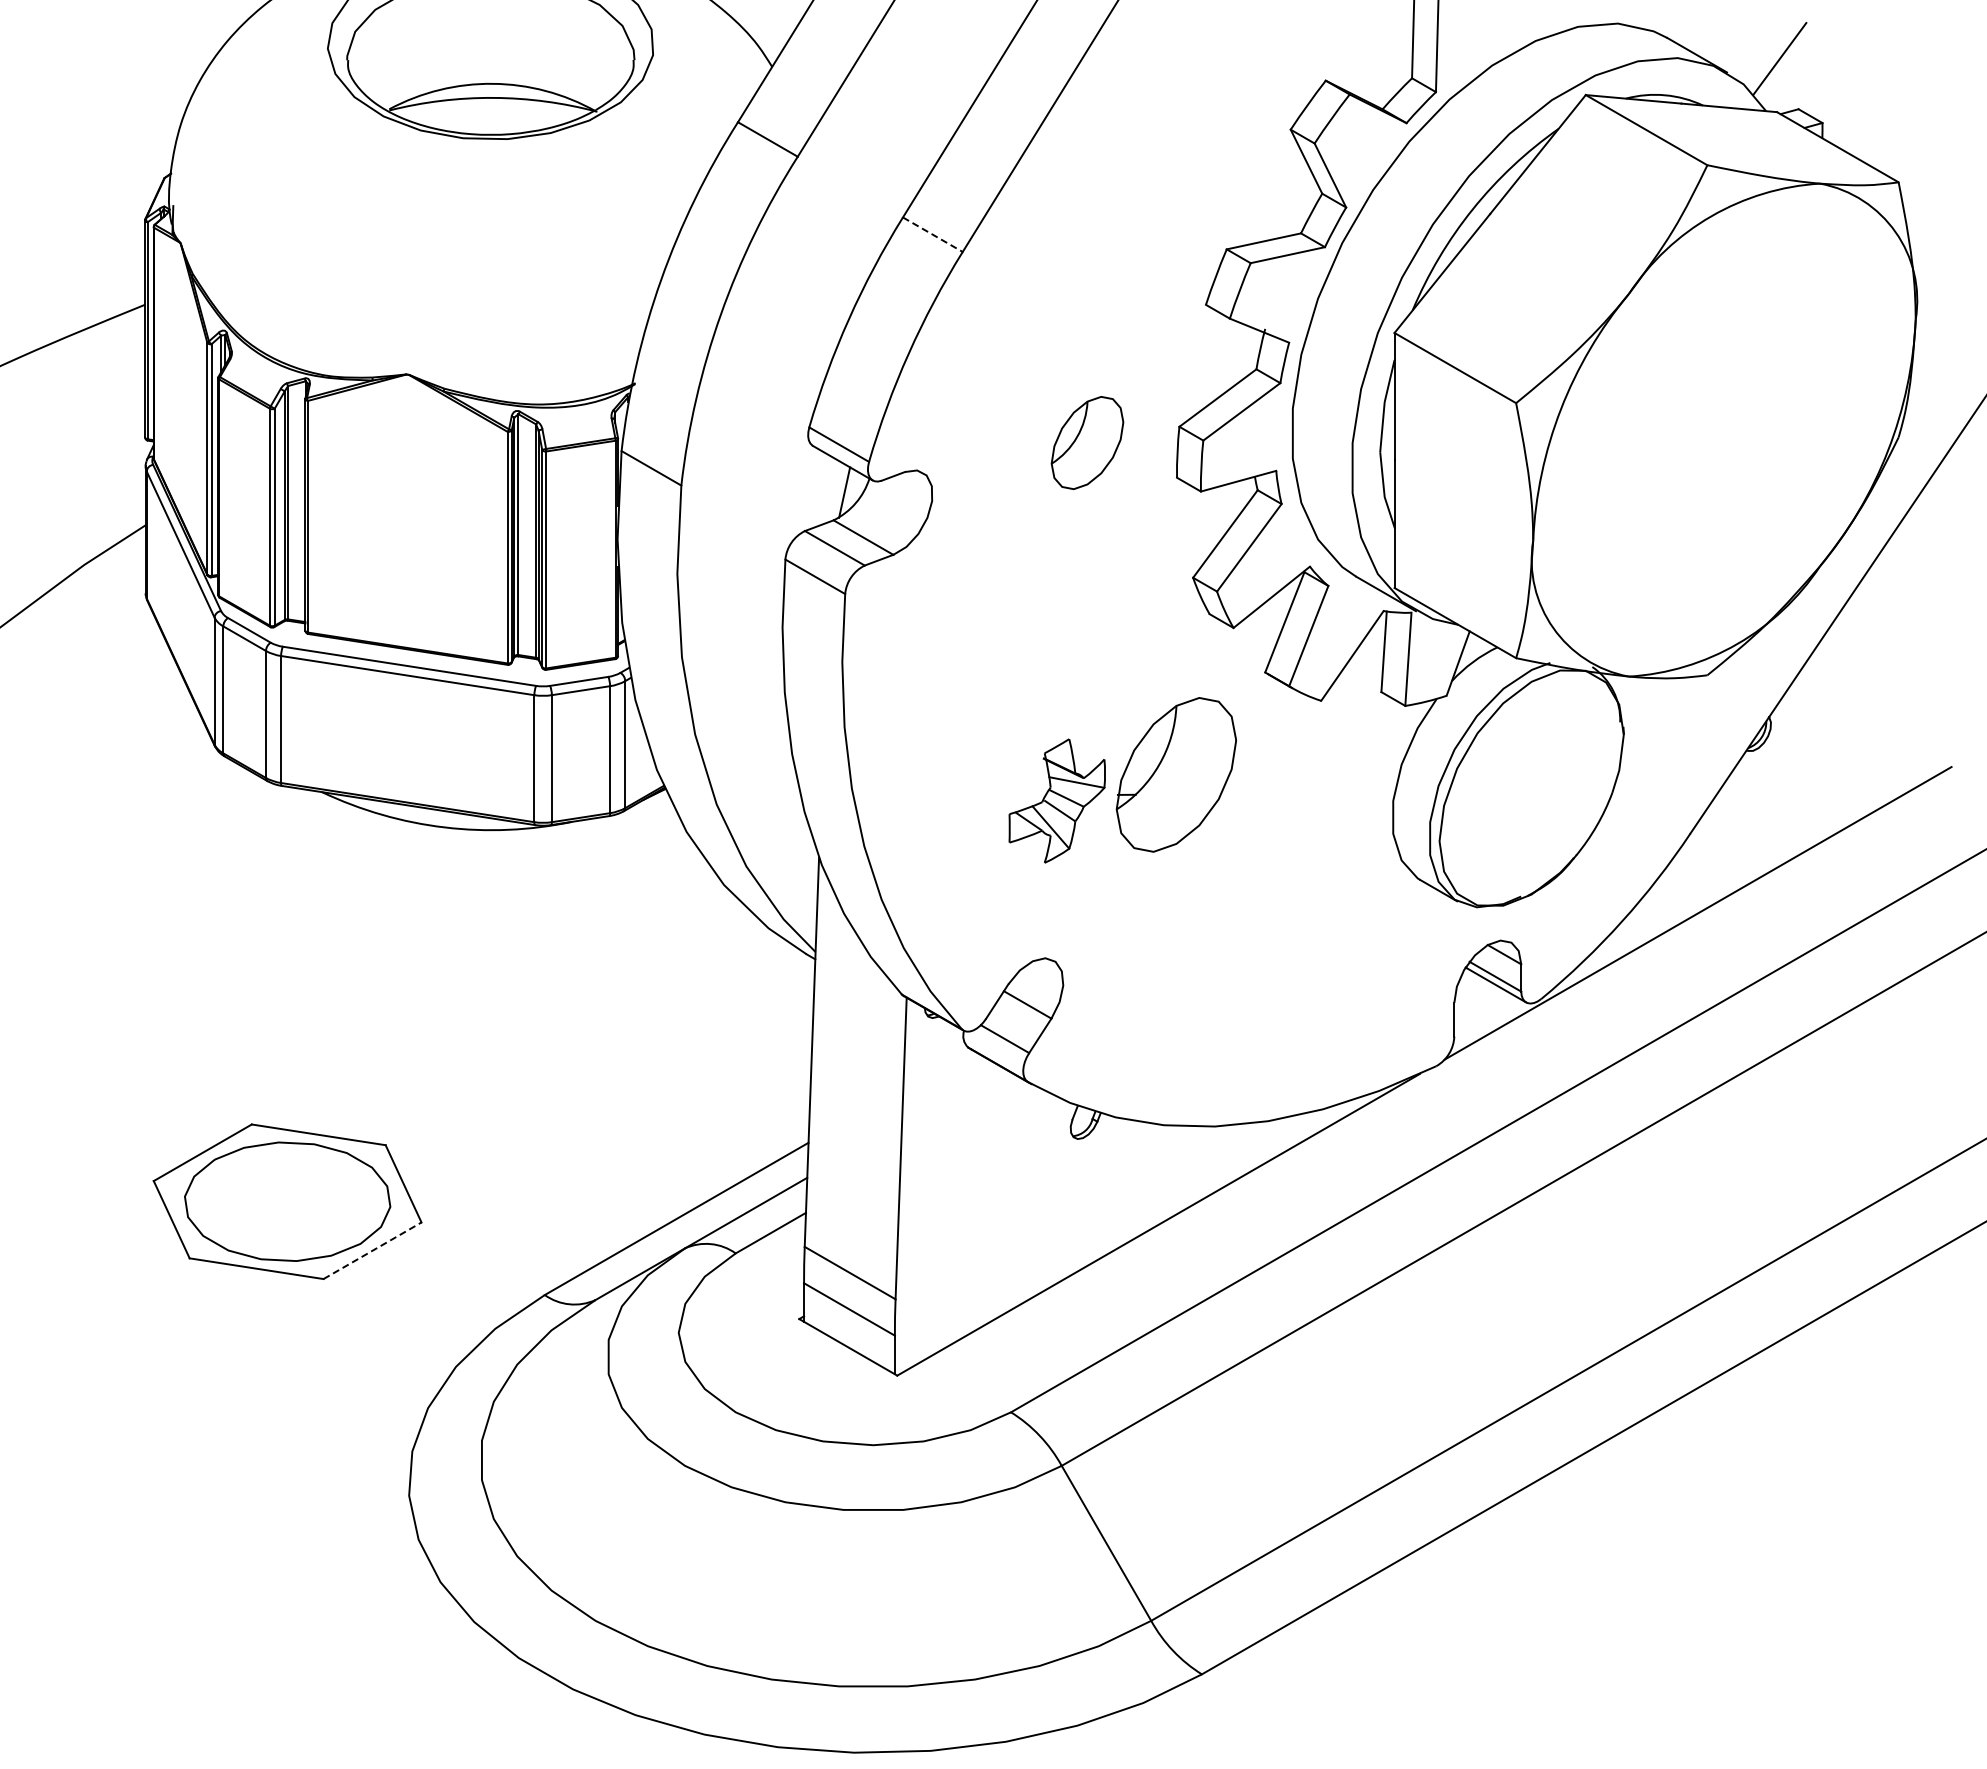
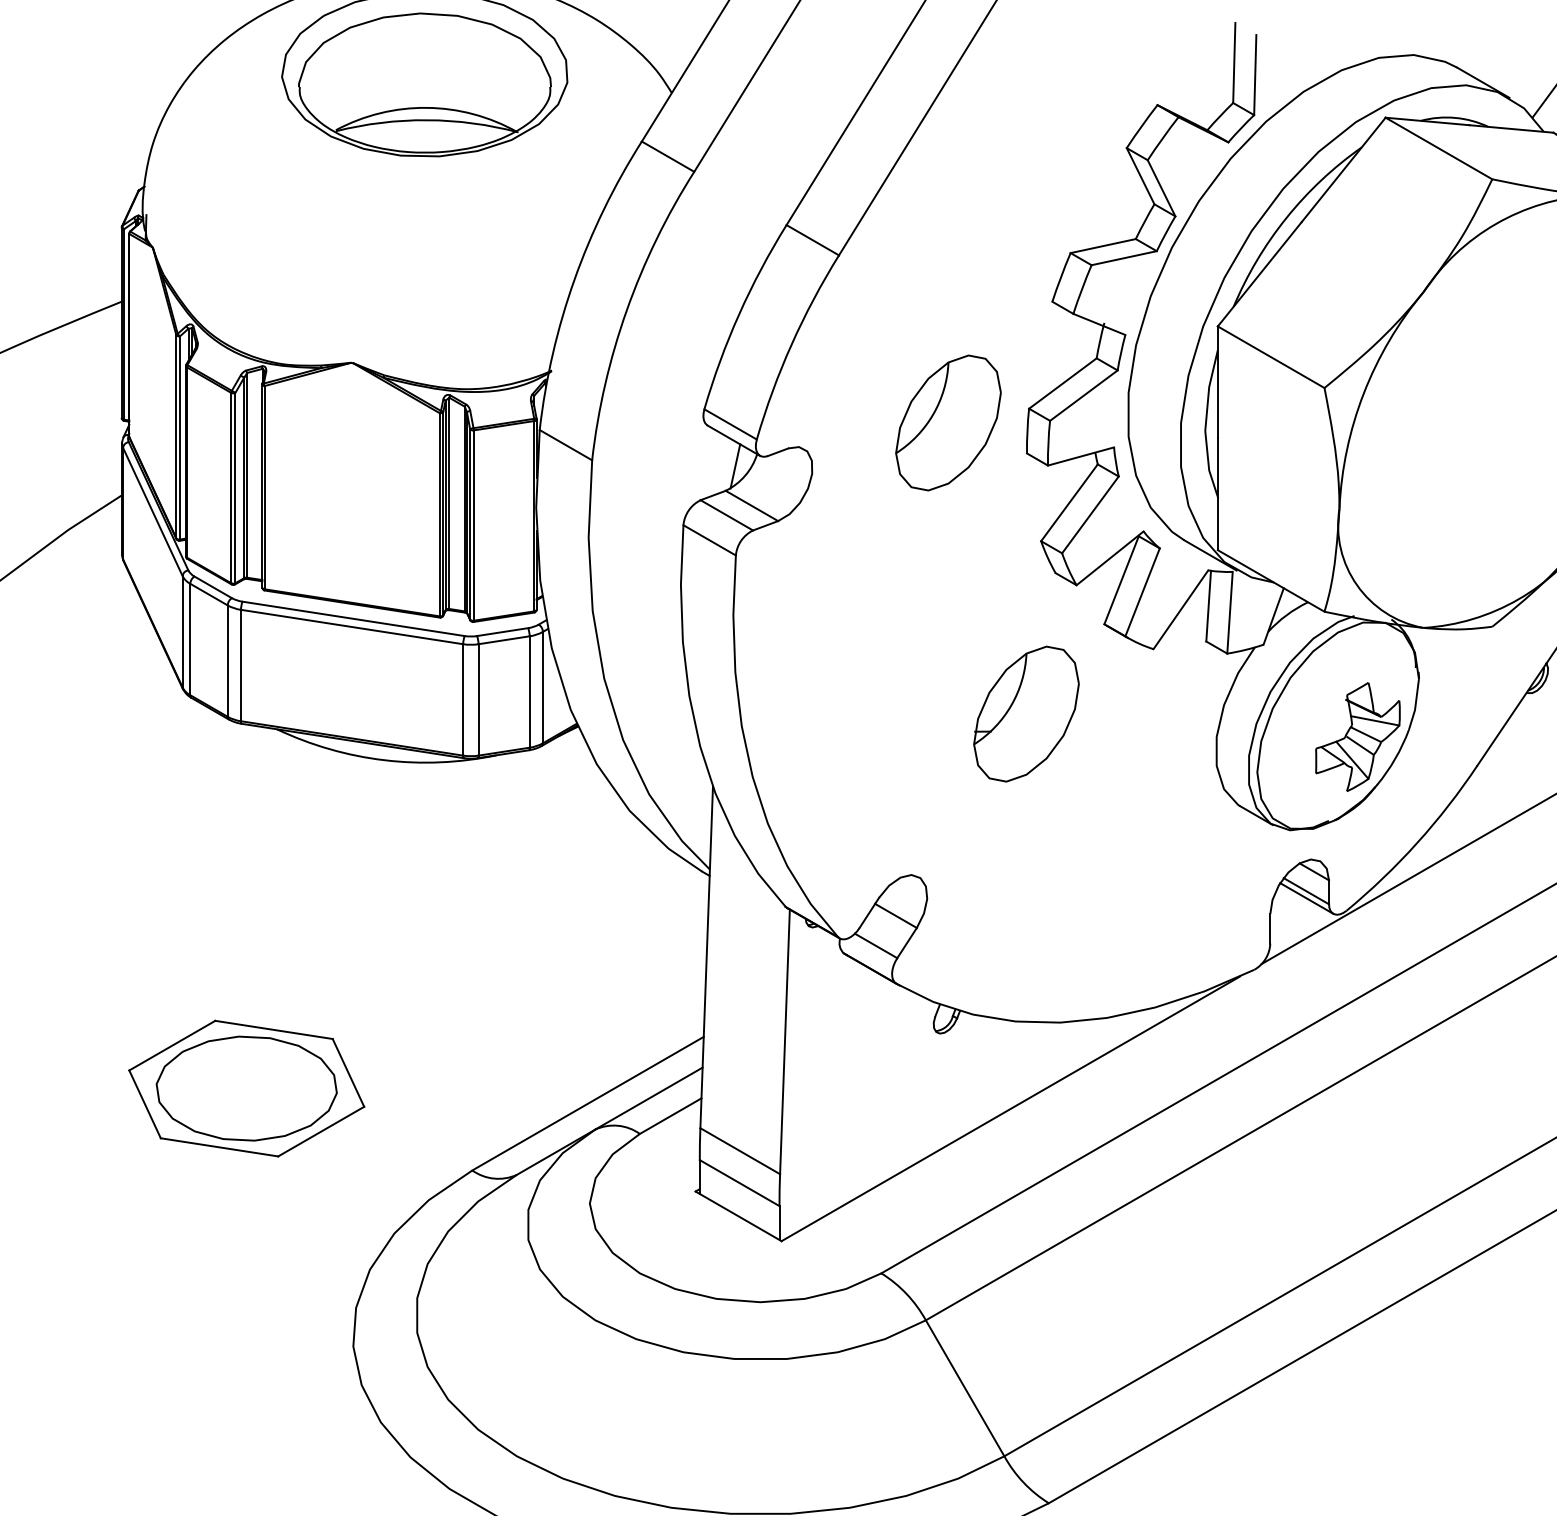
line: (932, 234) -> (812, 240), dashed -> solid
part: (1087, 442) -> (948, 422), size x1.67
part: (1056, 800) -> (1357, 736), moved
line: (372, 1250) -> (321, 1131), dashed -> solid

